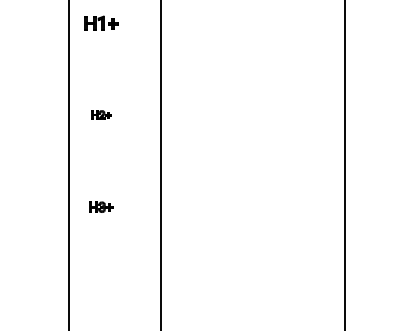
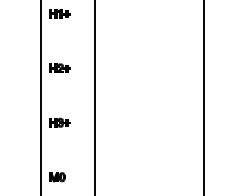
part: (100, 113) -> (59, 67), size x1.67
part: (100, 206) -> (59, 122), size x1.43
part: (97, 299) -> (57, 177), added

